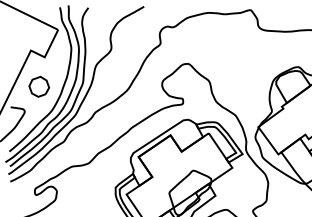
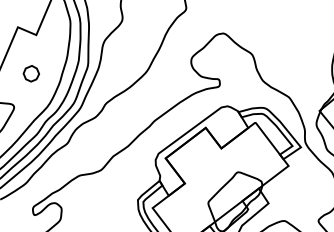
part: (39, 86) -> (31, 73), size x0.6

